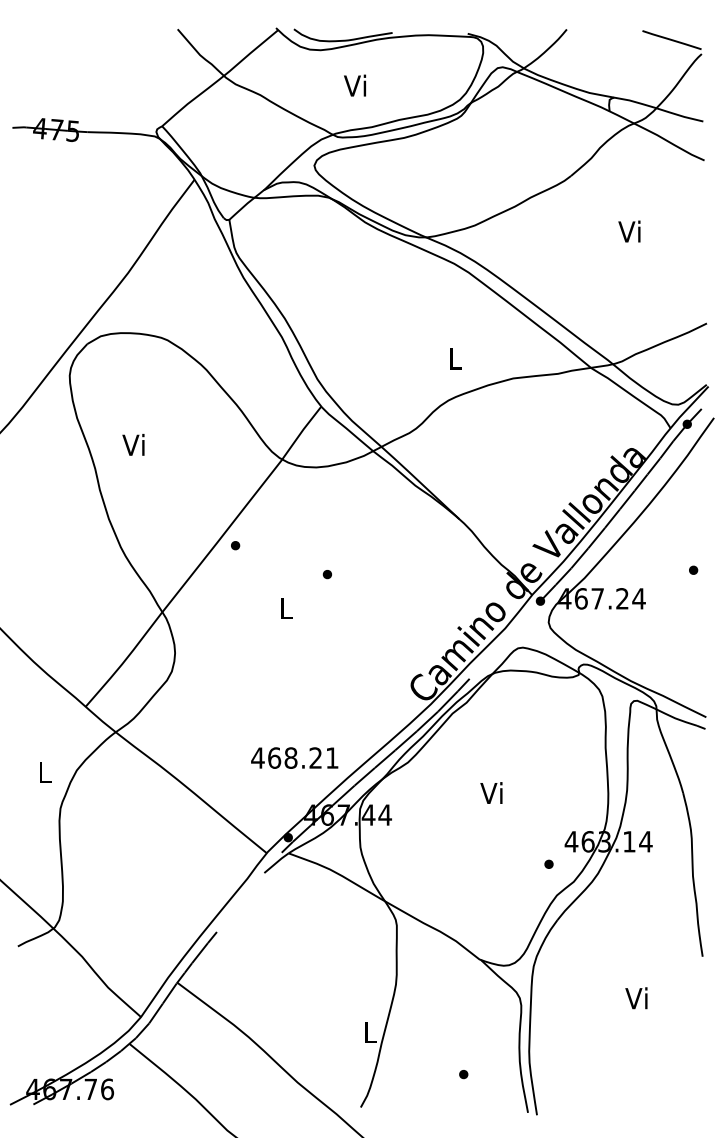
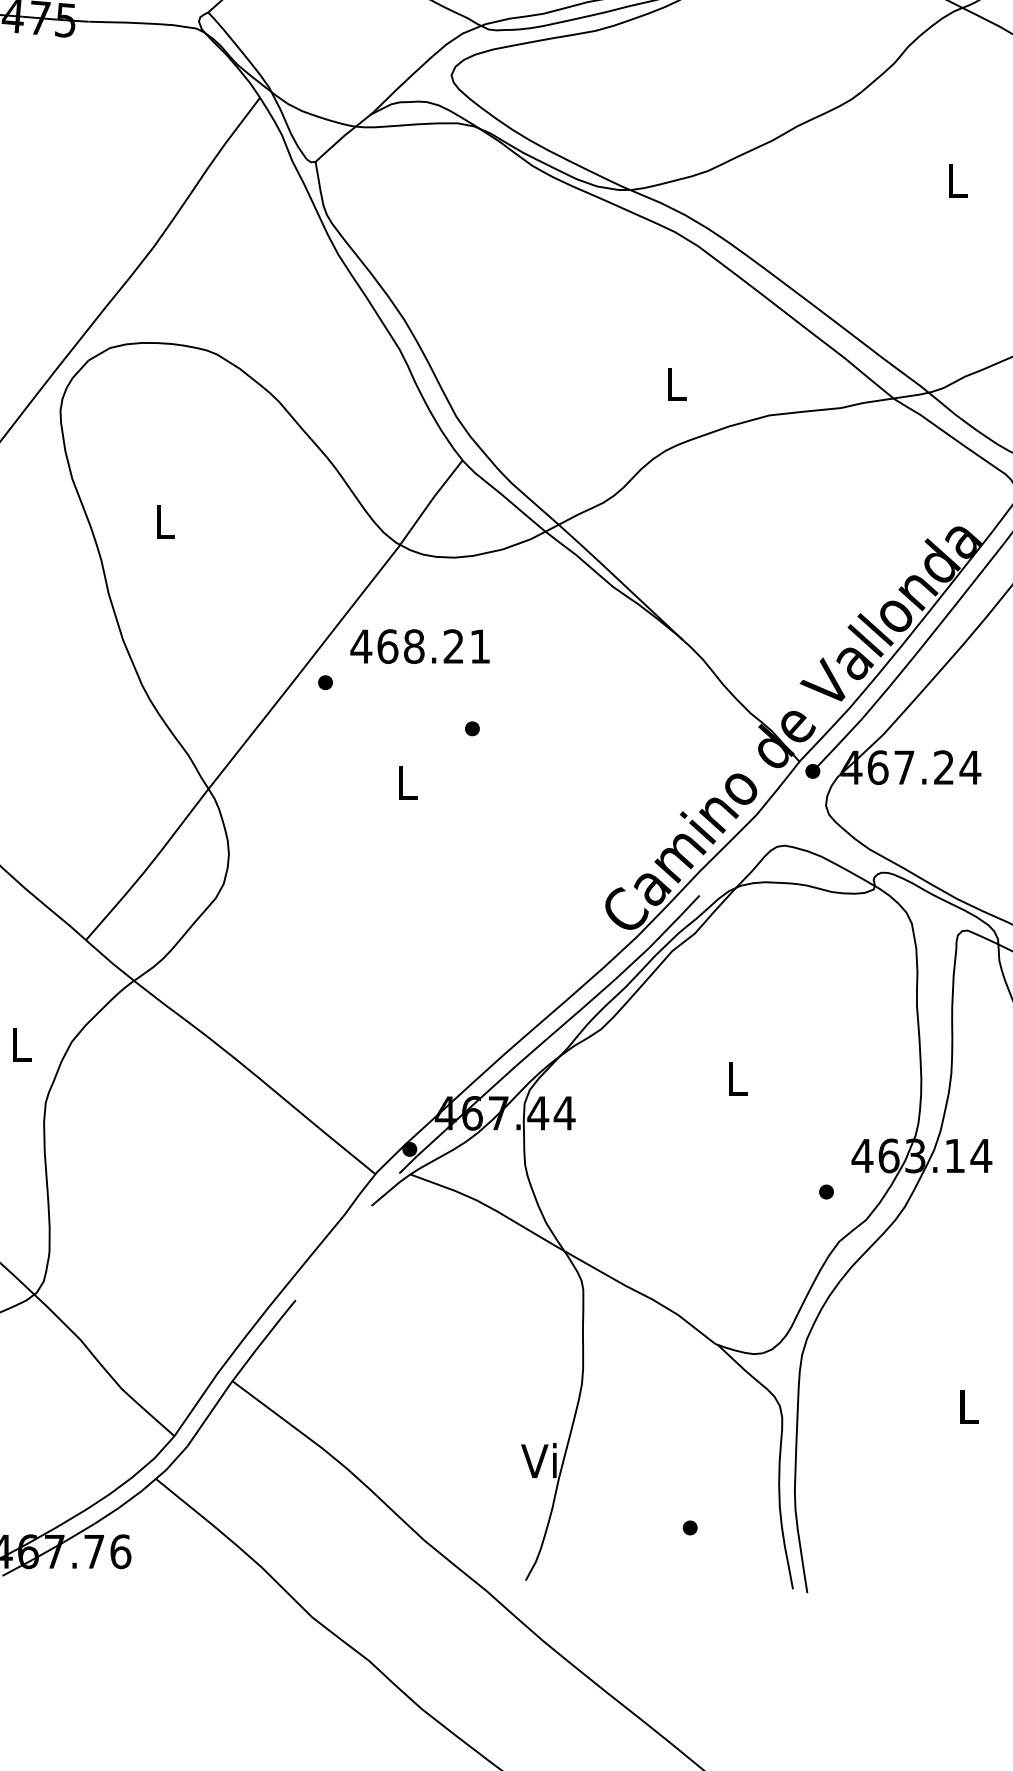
text: (629, 231) -> (955, 180), Vi -> L
text: (133, 444) -> (162, 520), Vi -> L
text: (294, 757) -> (419, 645), moved
text: (491, 792) -> (734, 1077), Vi -> L
text: (636, 998) -> (966, 1406), Vi -> L
text: (369, 1032) -> (539, 1460), L -> Vi

